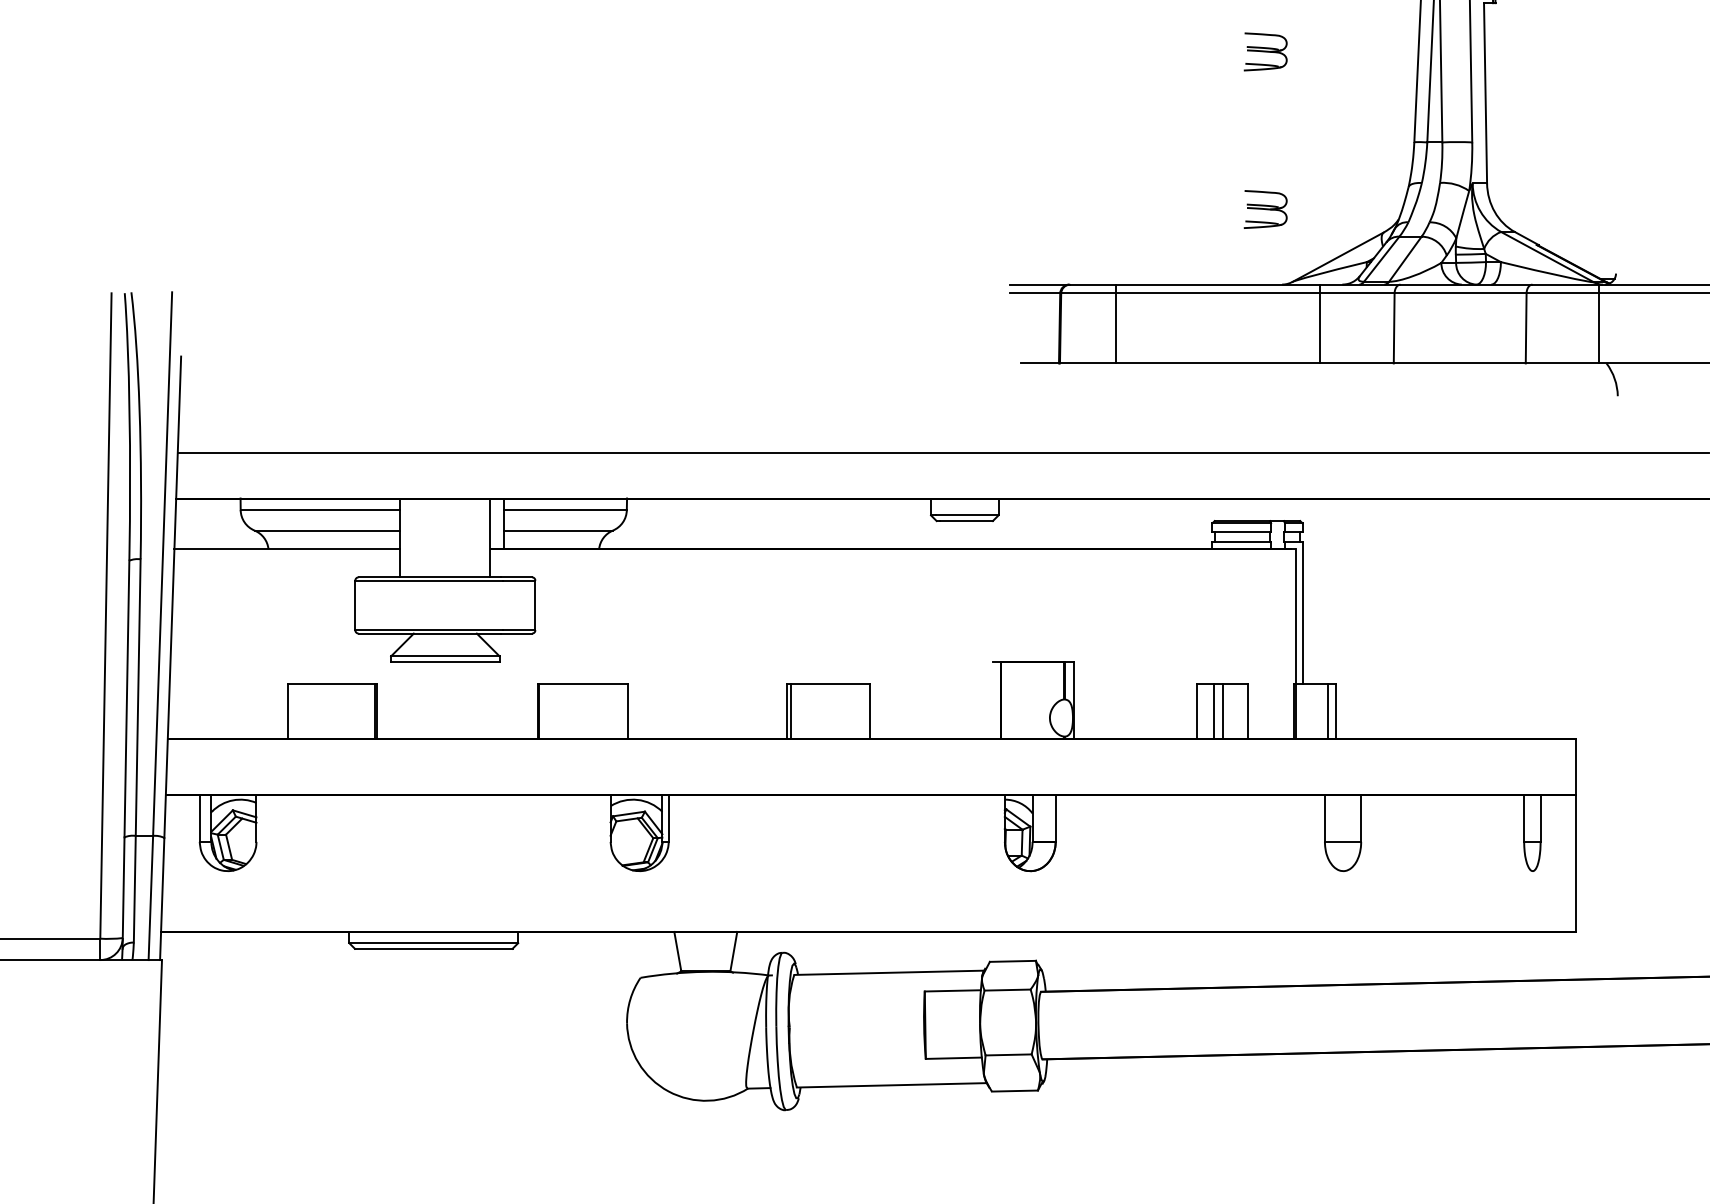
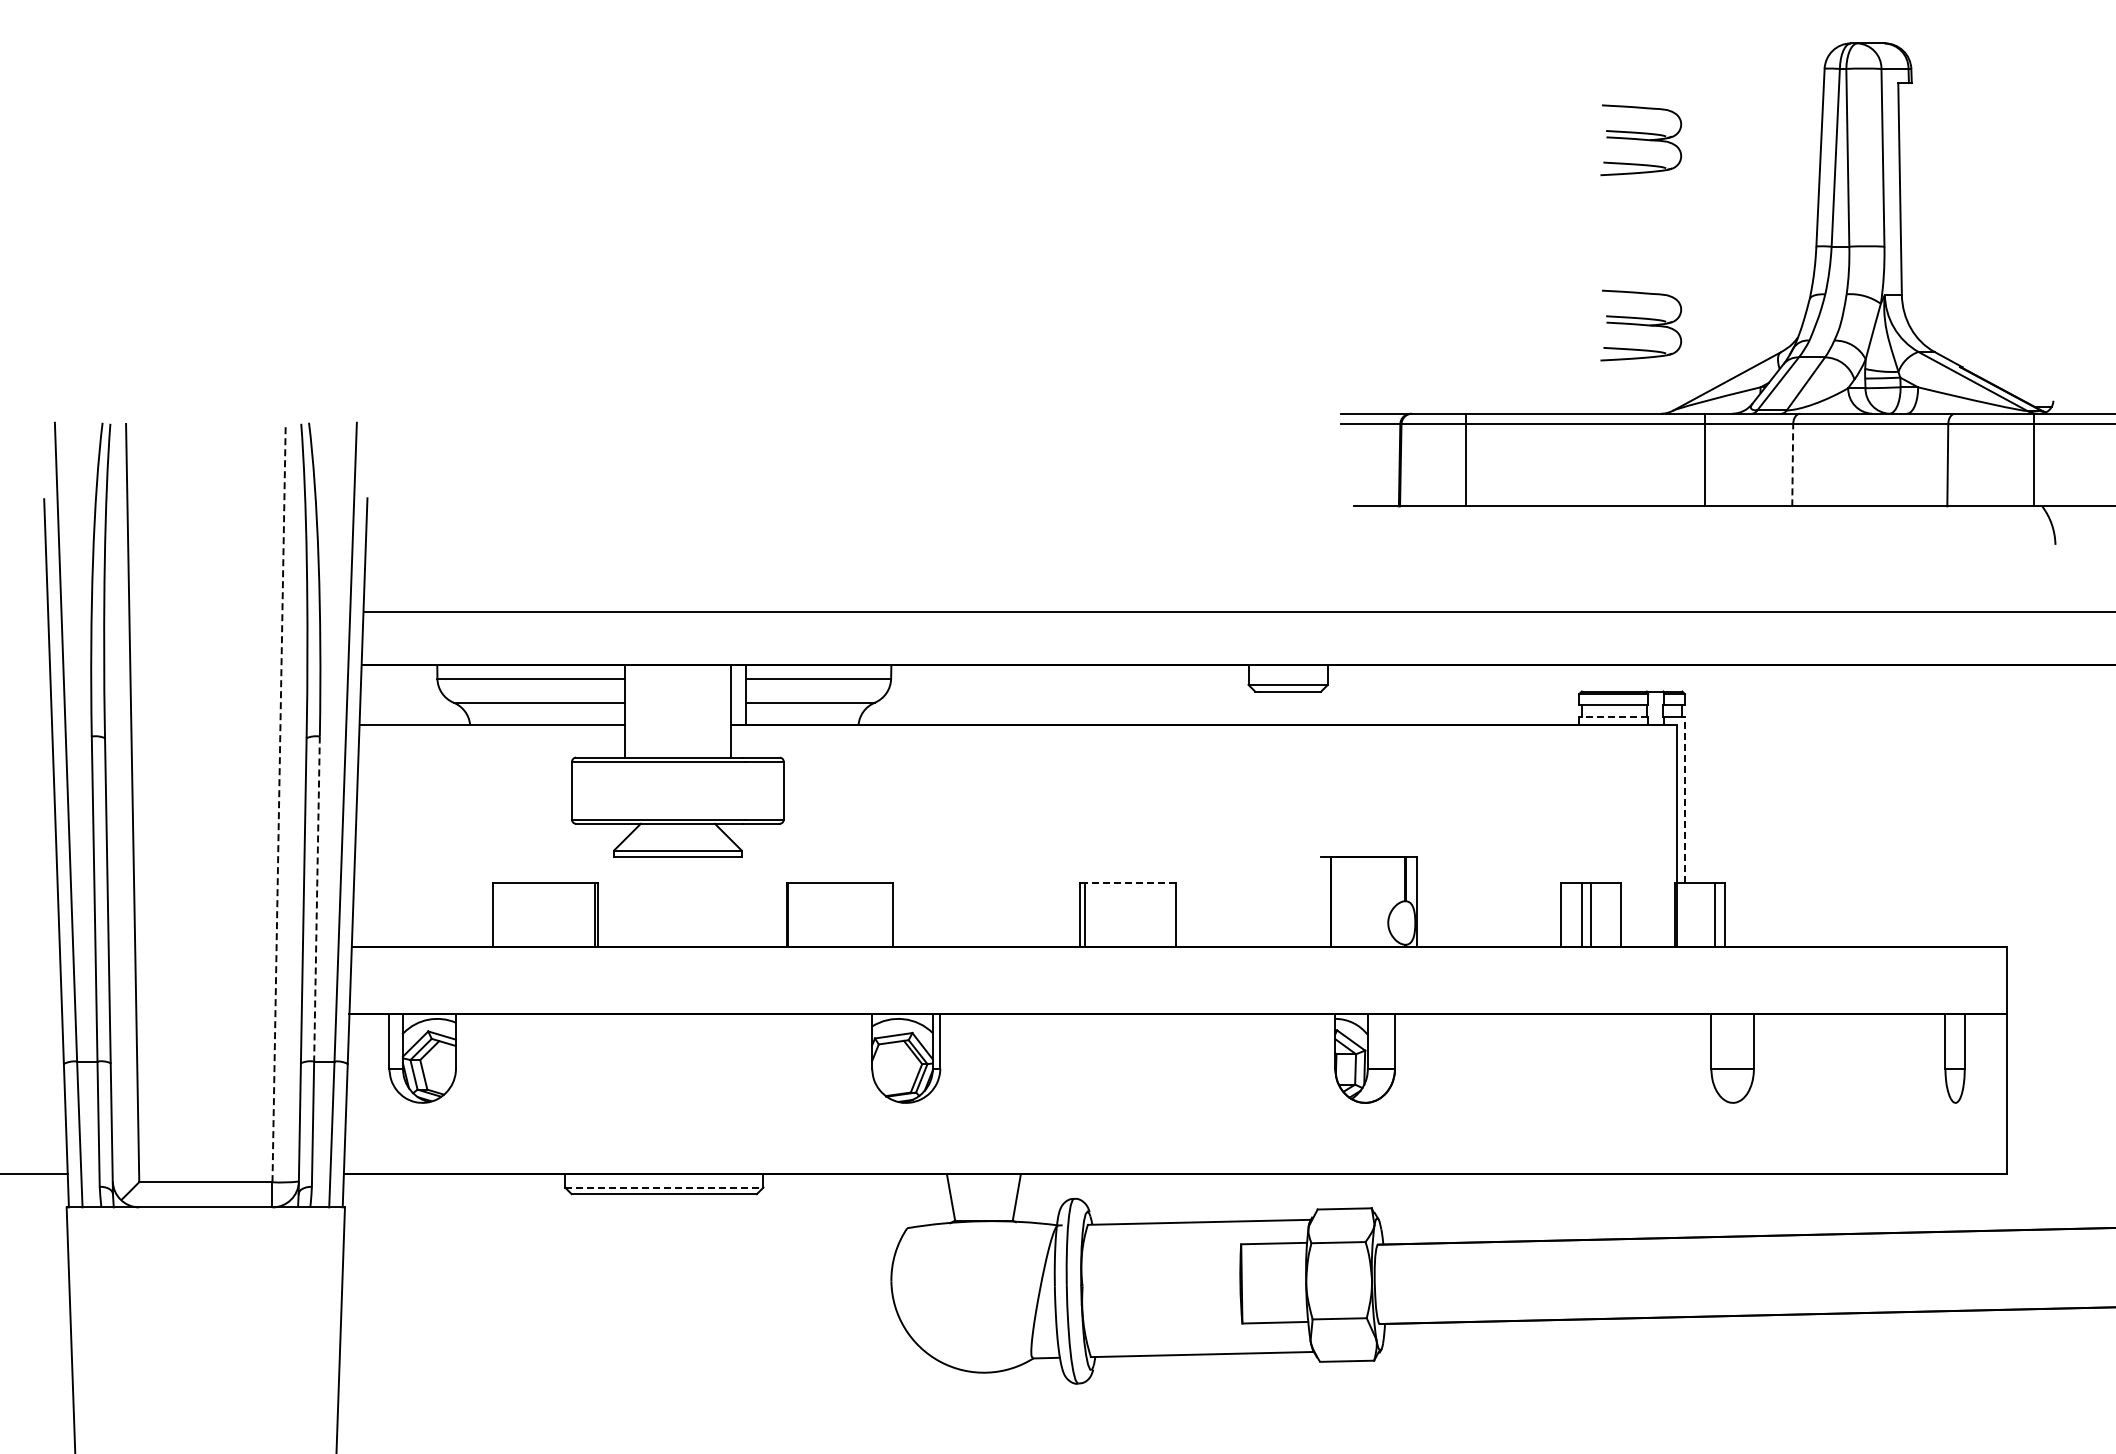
part: (1265, 52) -> (1641, 140), size x1.6
part: (1265, 209) -> (1641, 325), size x1.6
line: (1393, 327) -> (1792, 464), solid -> dashed
line: (1241, 542) -> (1613, 716), solid -> dashed
line: (1302, 612) -> (1685, 799), solid -> dashed
line: (106, 615) -> (279, 802), solid -> dashed
line: (830, 684) -> (1130, 883), solid -> dashed
line: (138, 698) -> (317, 899), solid -> dashed
line: (433, 943) -> (664, 1187), solid -> dashed

